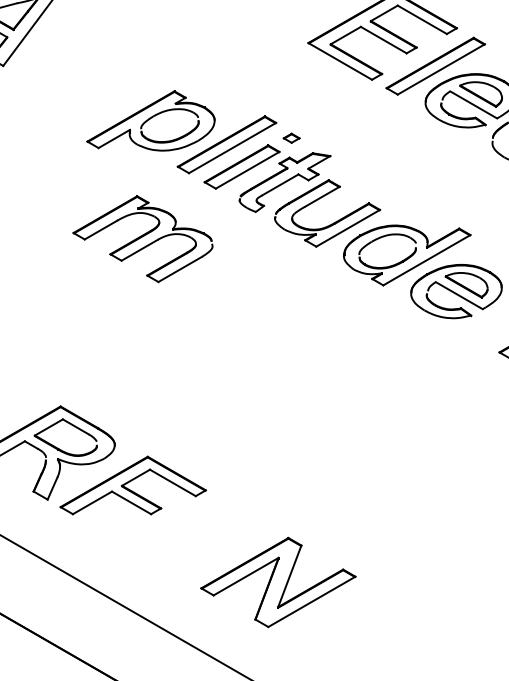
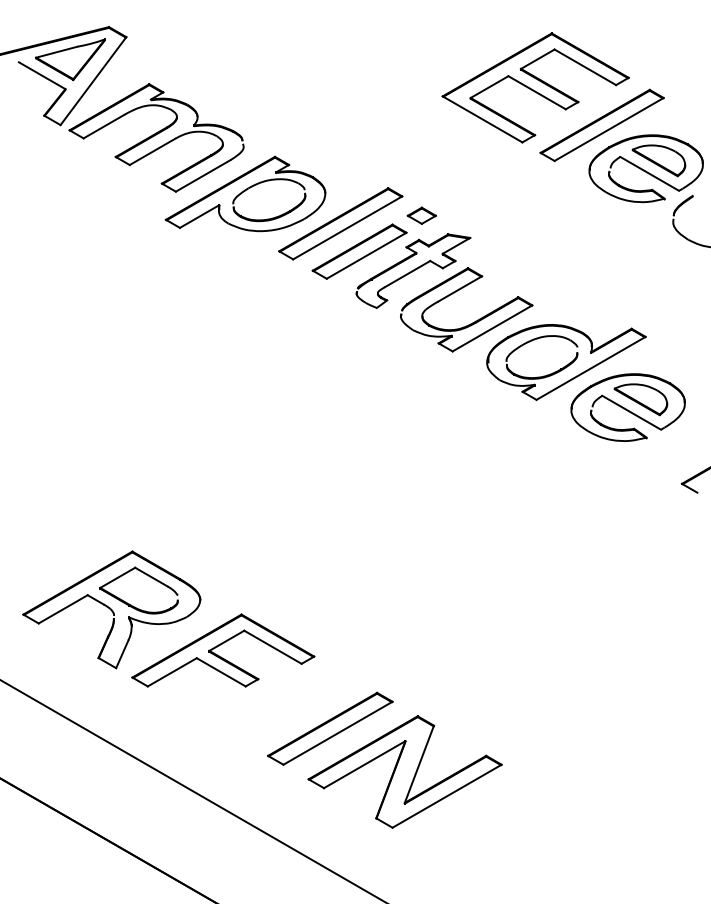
part: (291, 138) -> (421, 215), size x1.43
part: (142, 238) -> (156, 137), moved
part: (218, 547) -> (330, 728), added

